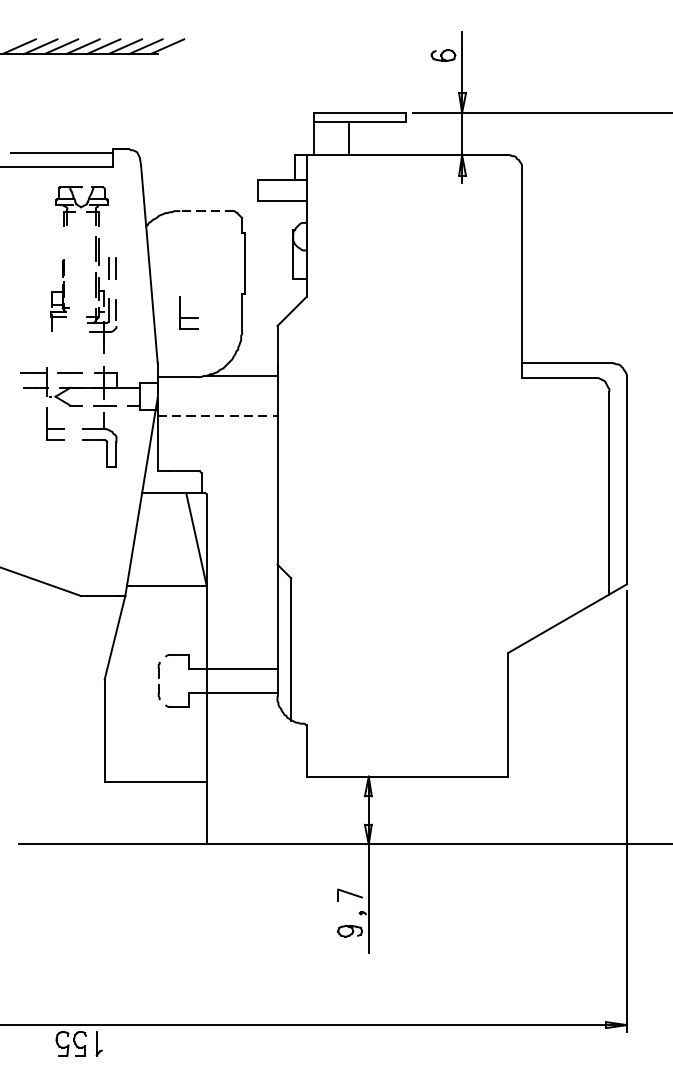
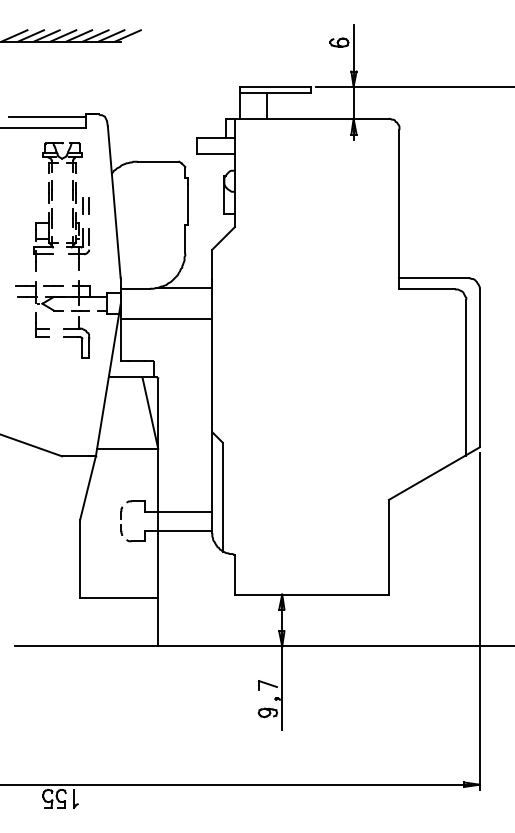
line: (207, 210) -> (158, 161), dashed -> solid
part: (59, 294) -> (45, 225), size x1.67
part: (188, 312) -> (144, 239), removed
line: (217, 415) -> (166, 318), dashed -> solid

